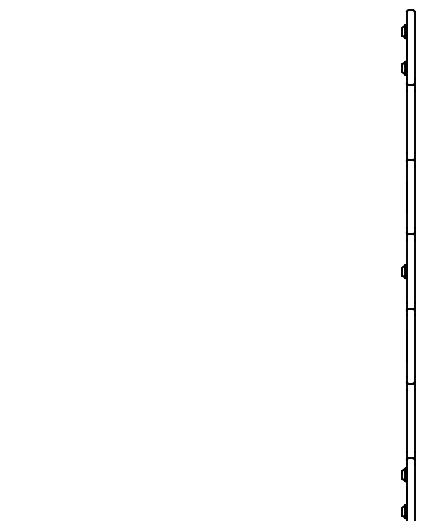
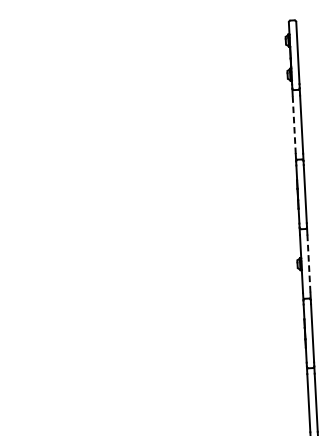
line: (406, 121) -> (294, 124), solid -> dashed
line: (414, 272) -> (308, 264), solid -> dashed

